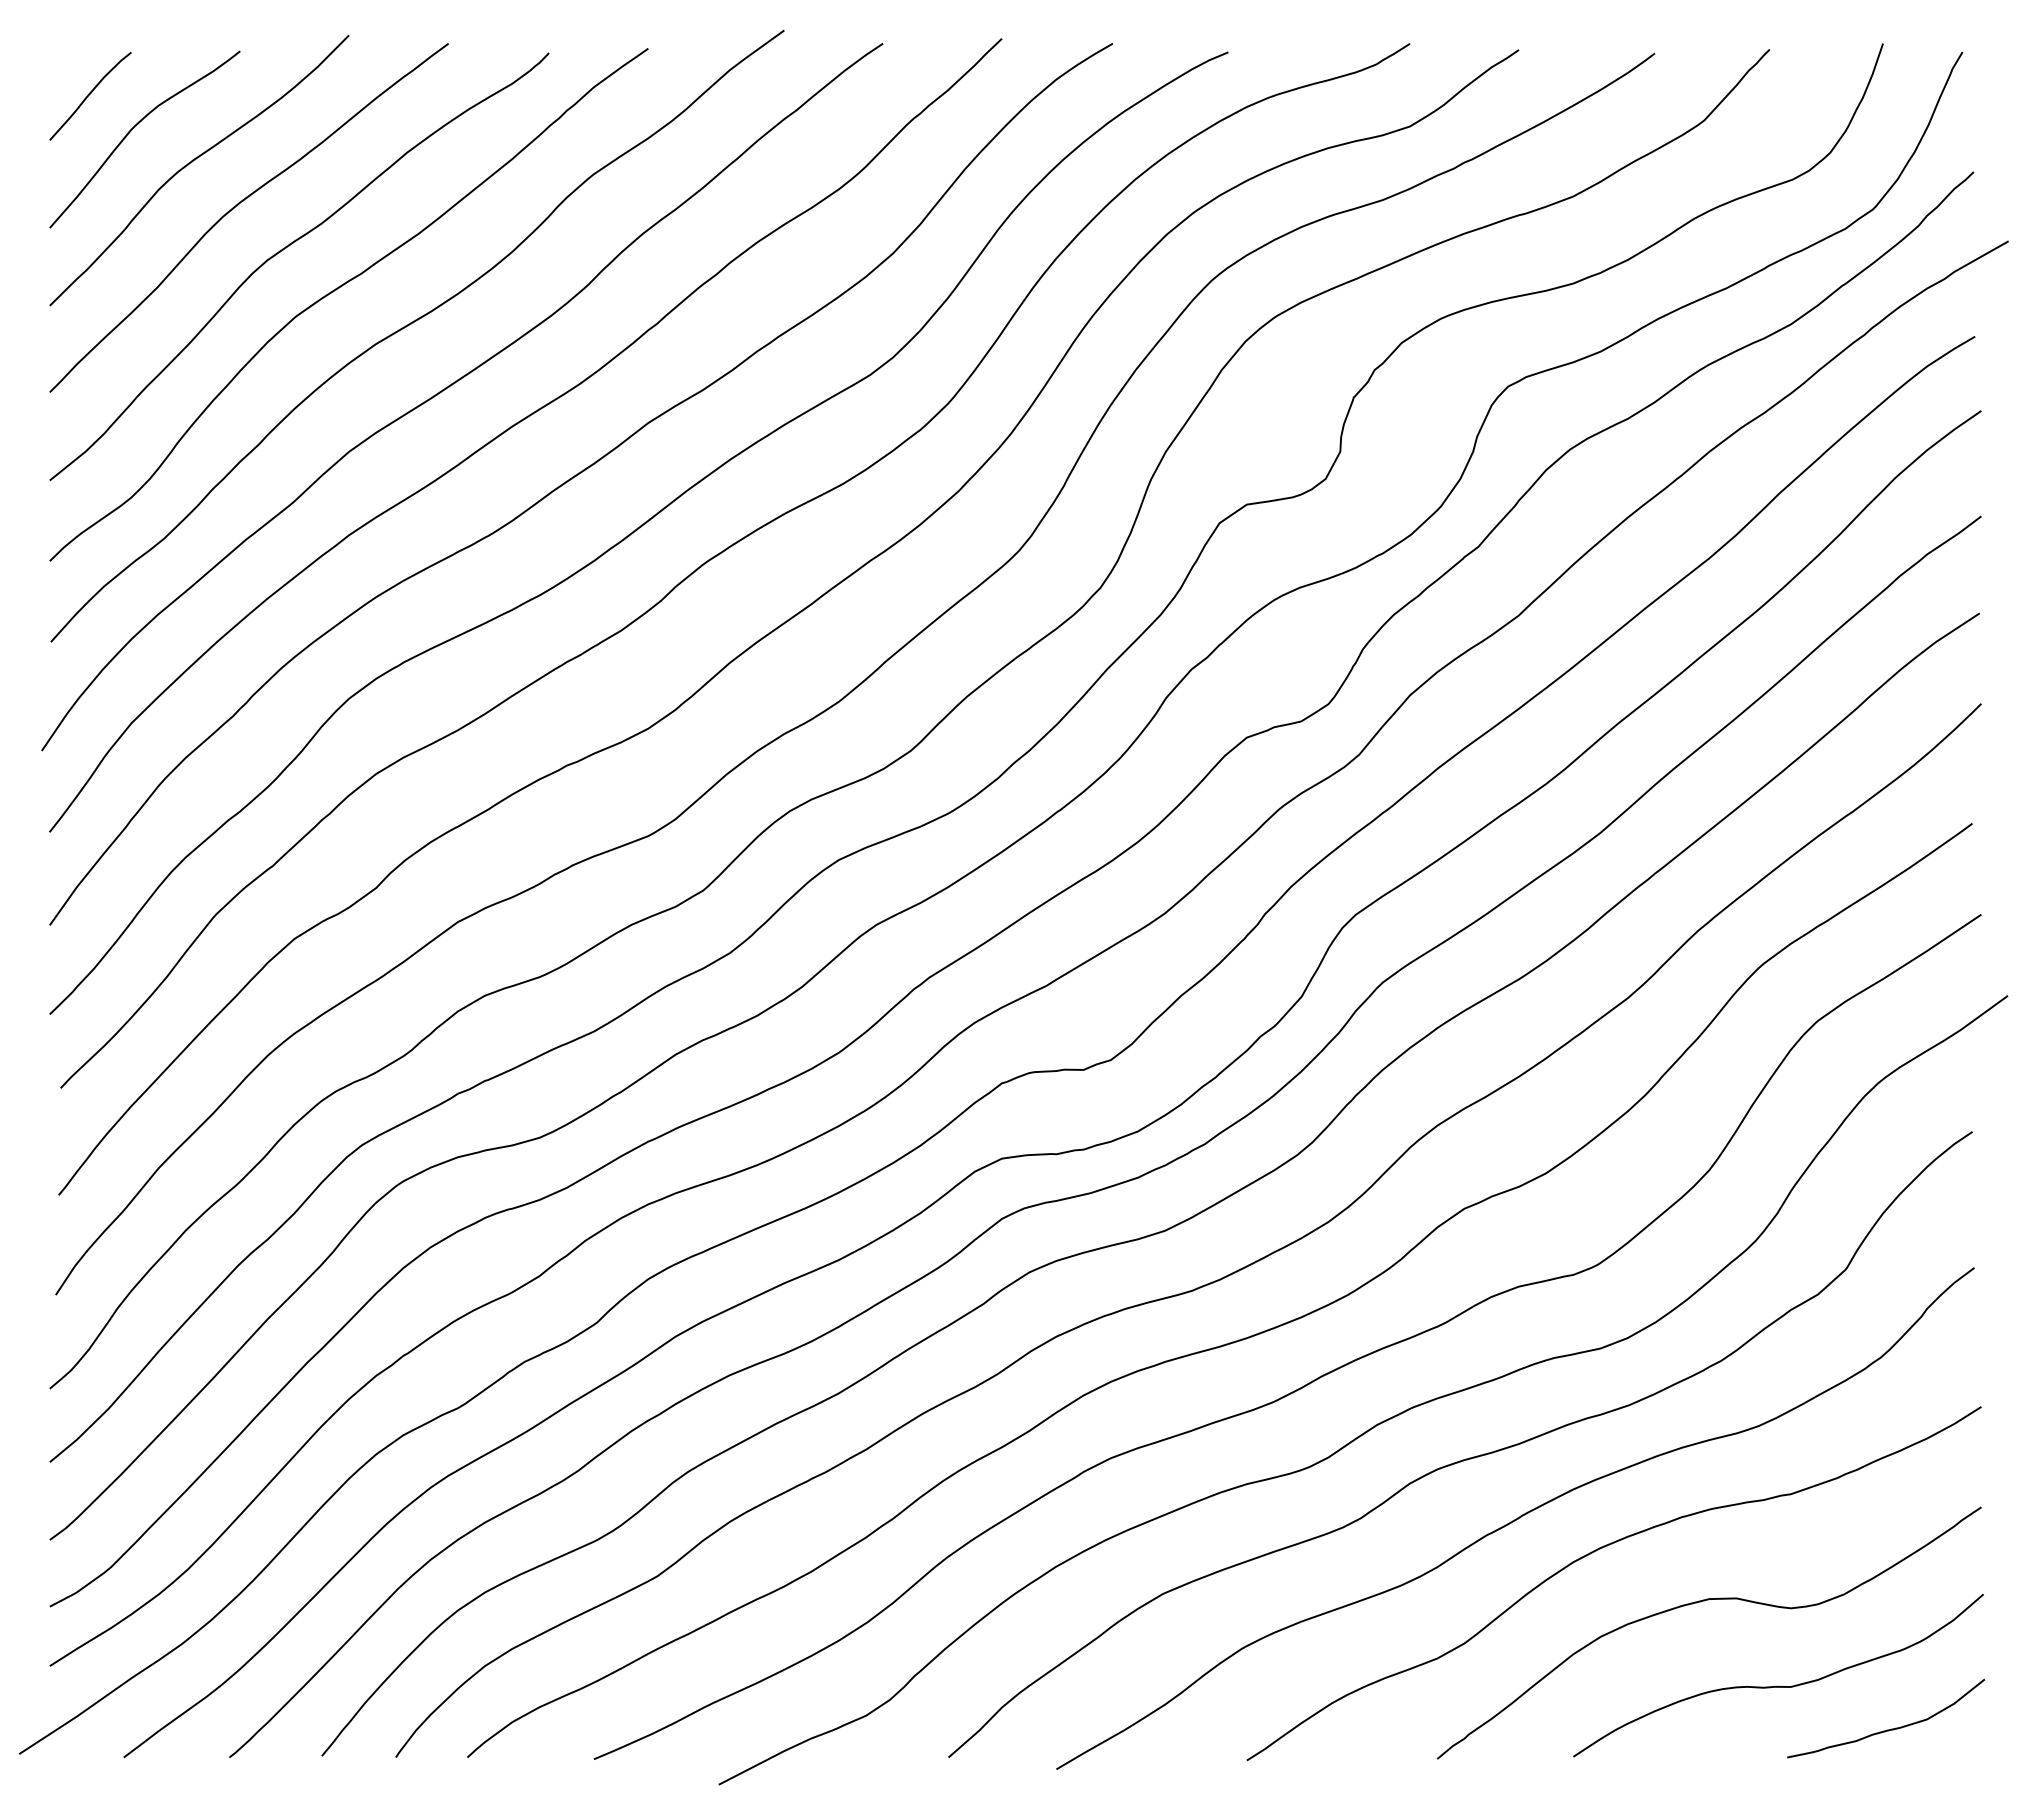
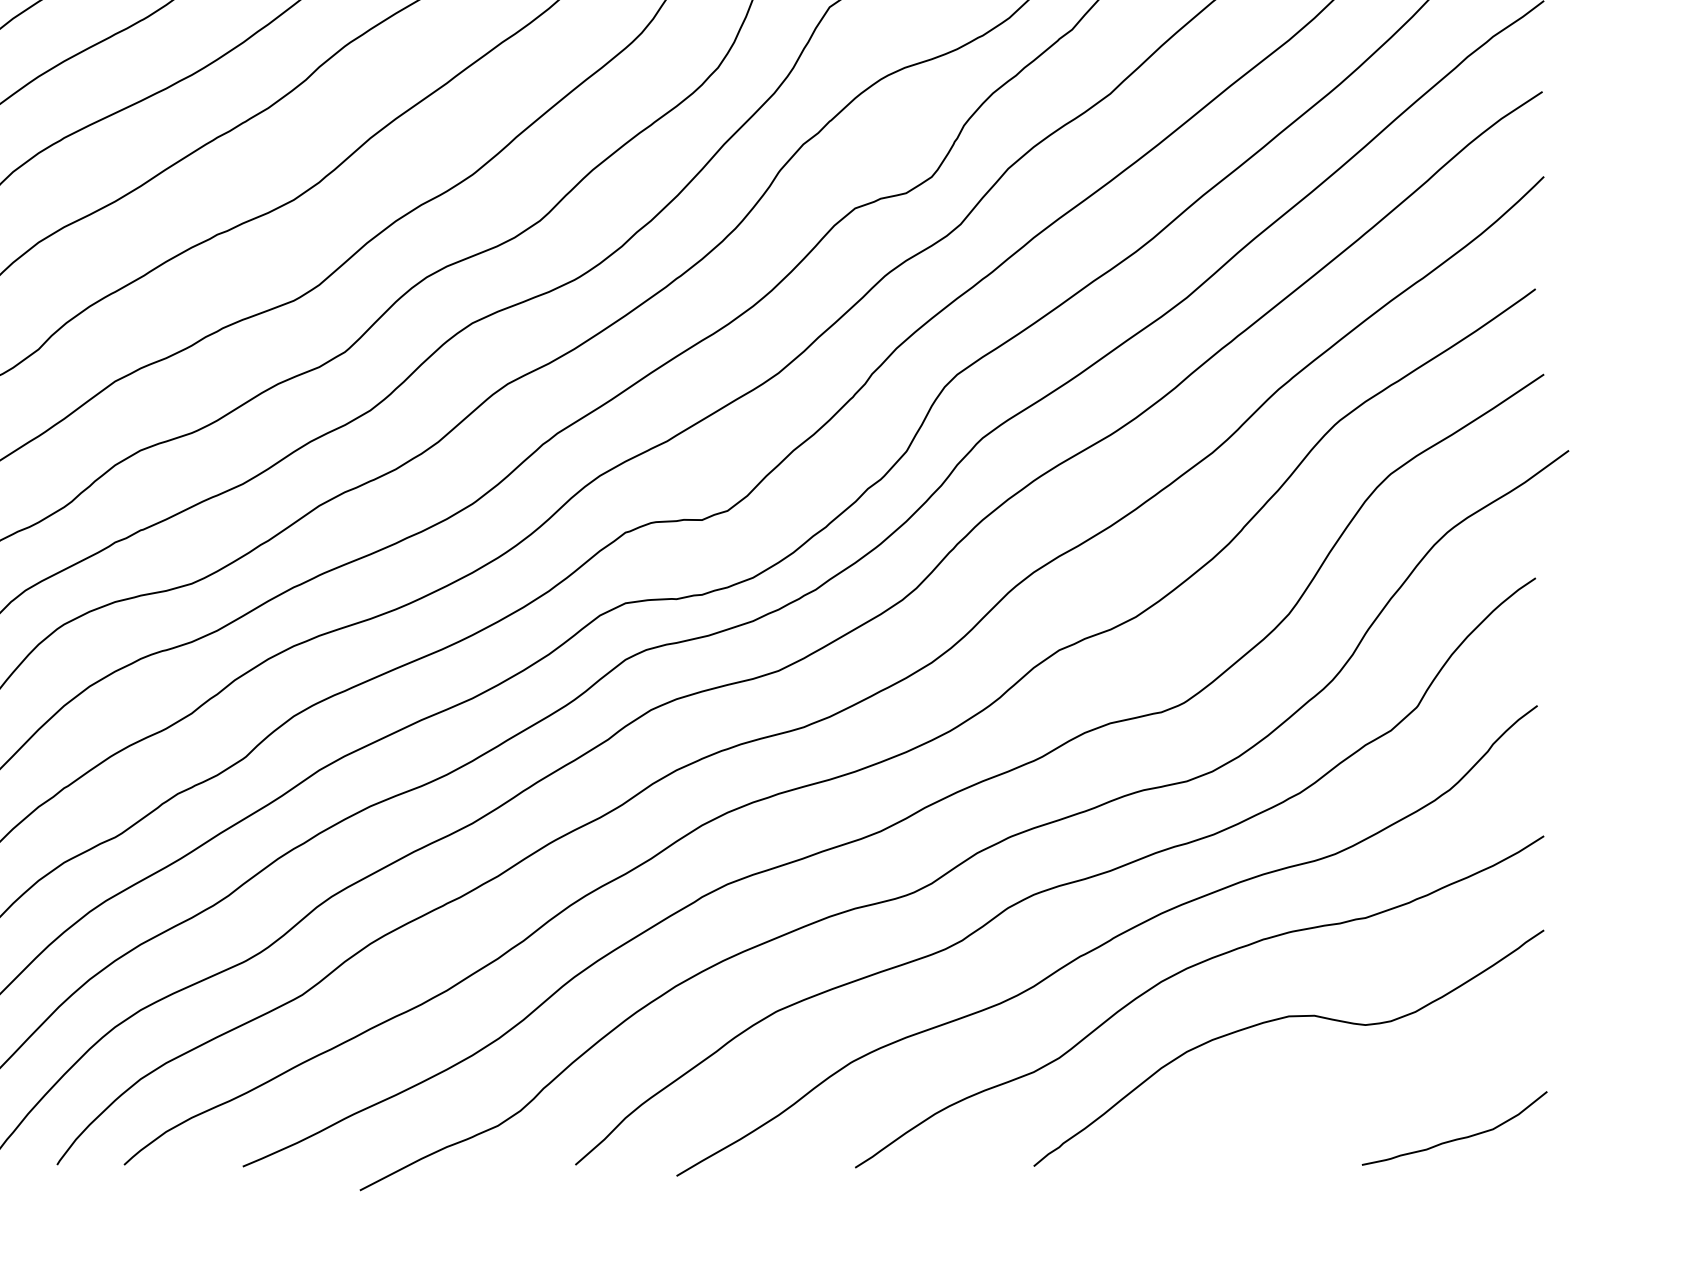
curve: (1778, 1686) -> (1353, 1098), removed

